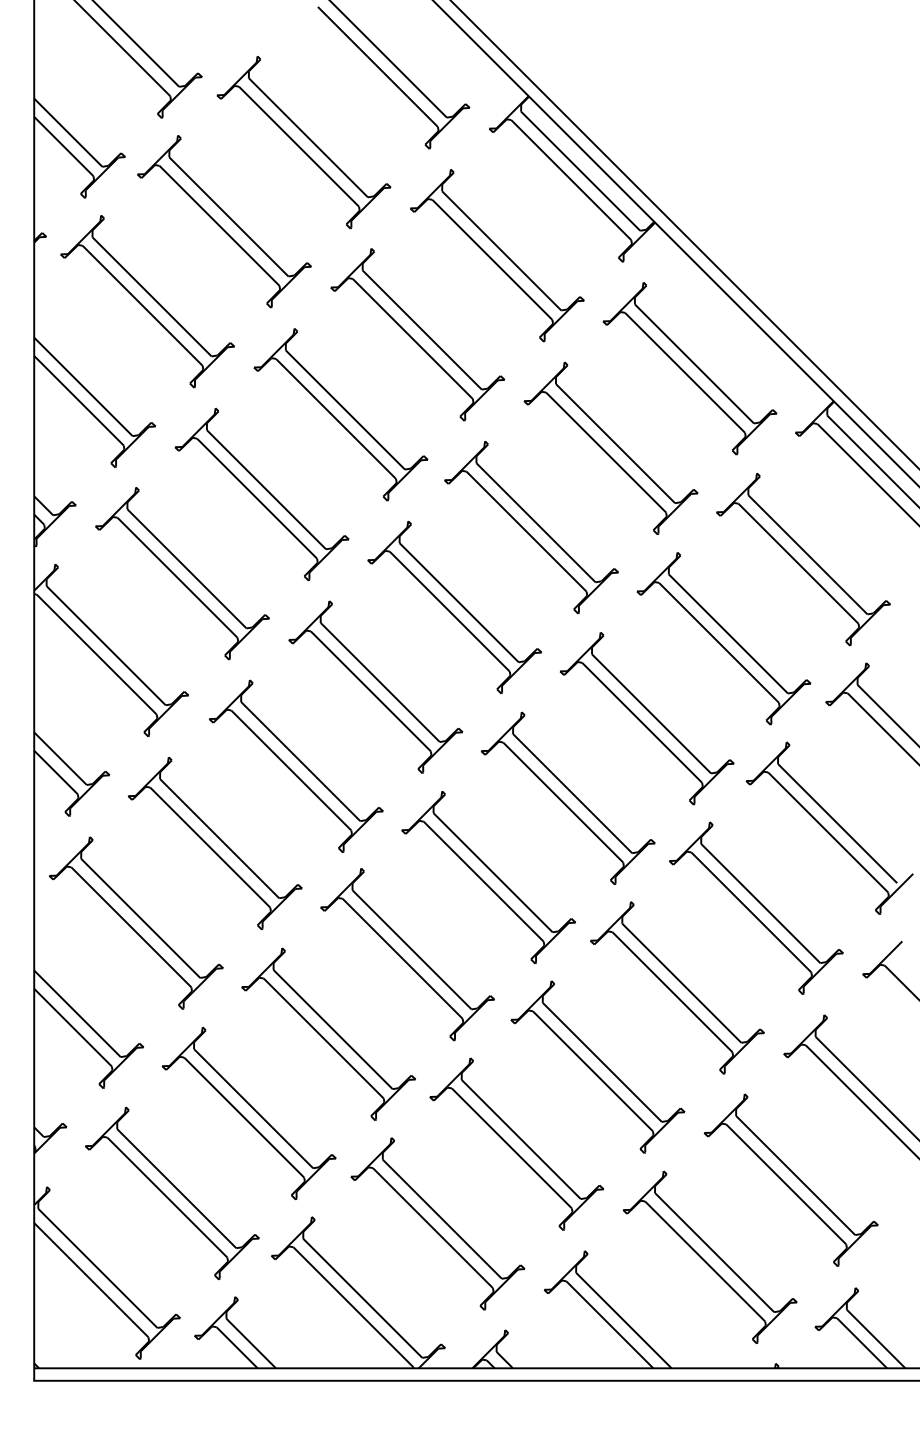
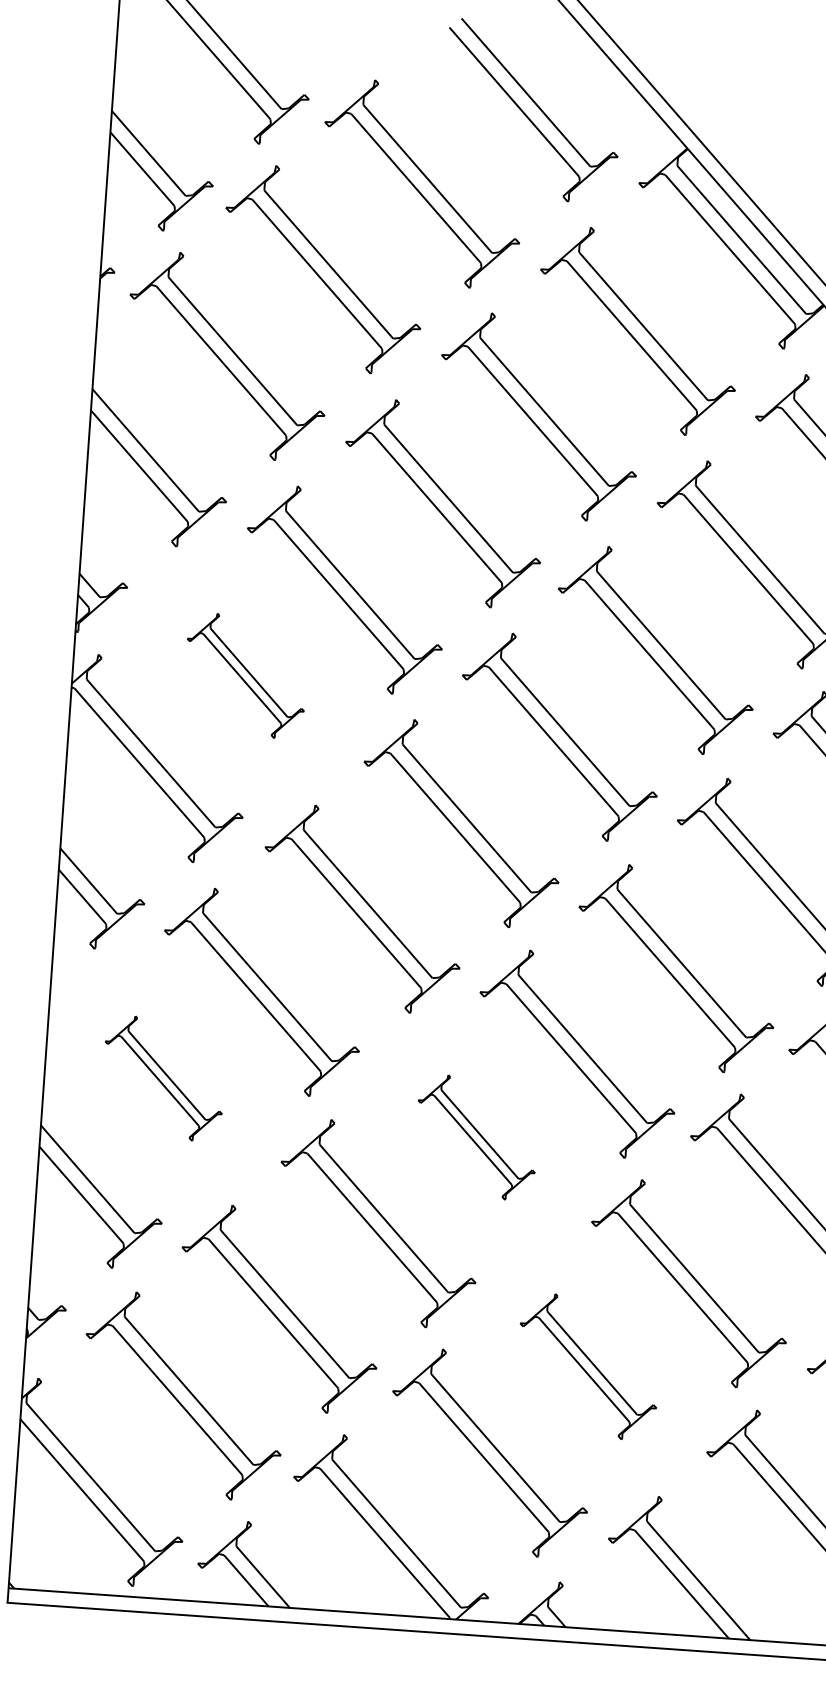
part: (182, 573) -> (245, 675), size x0.6
part: (136, 922) -> (163, 1077), size x0.6
part: (407, 954) -> (476, 1137), size x0.6
part: (516, 1143) -> (588, 1365), size x0.7

